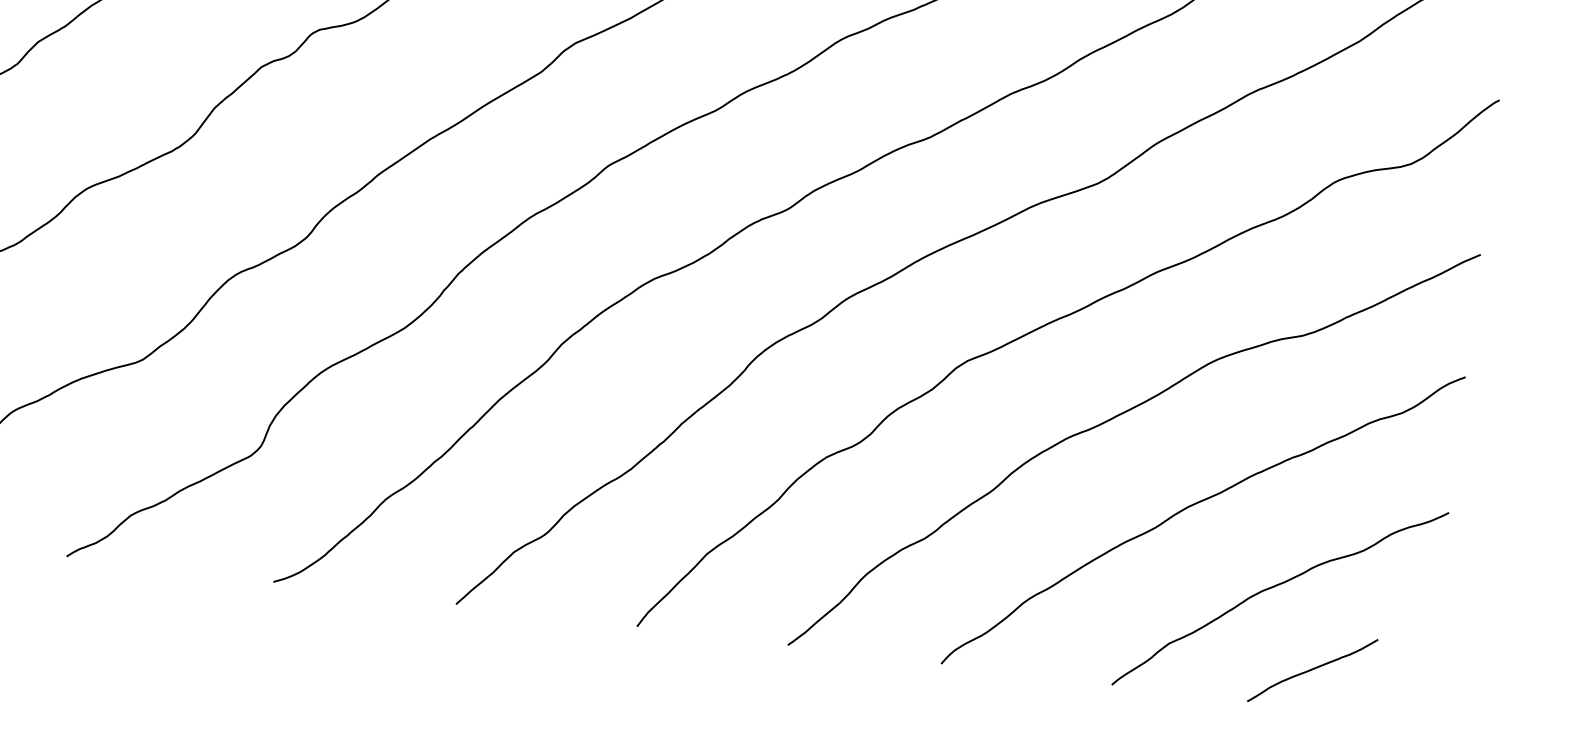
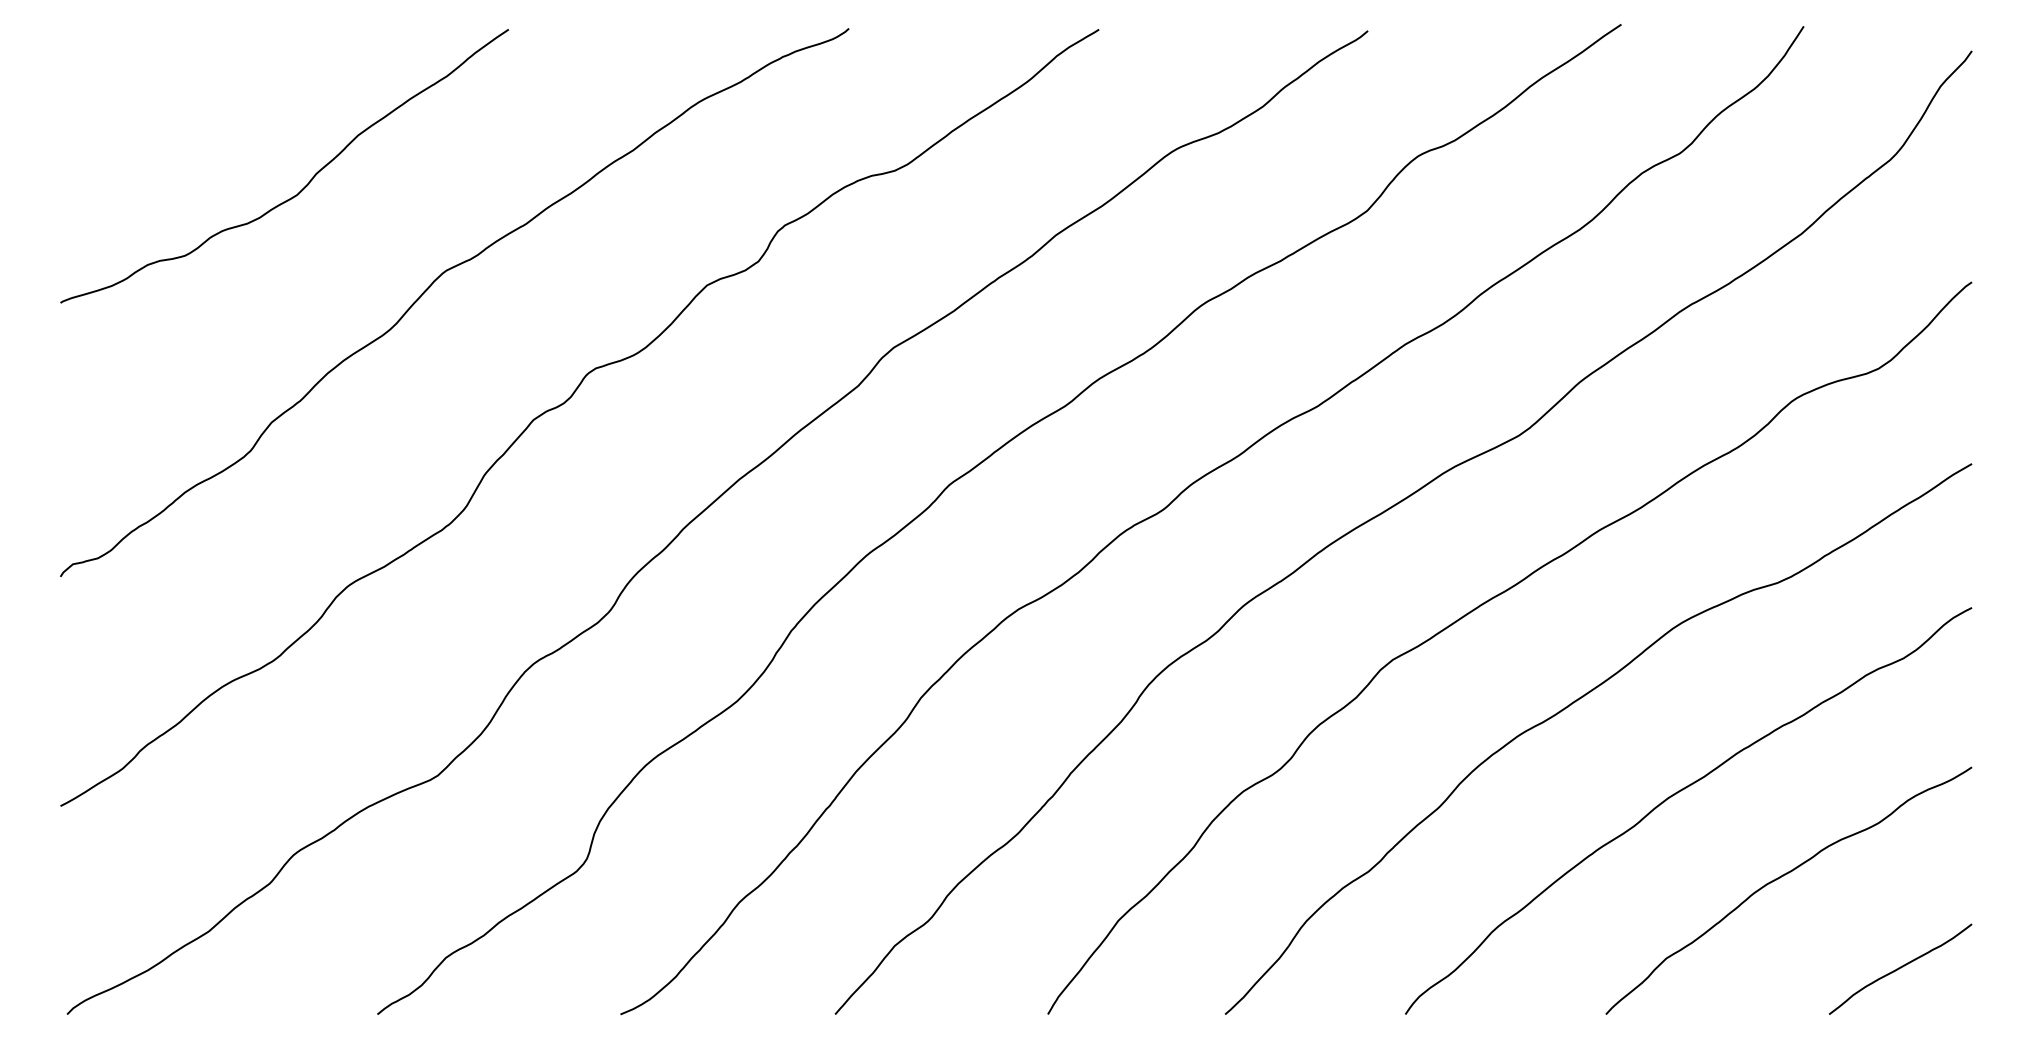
curve: (1312, 669) -> (1900, 968), moved

